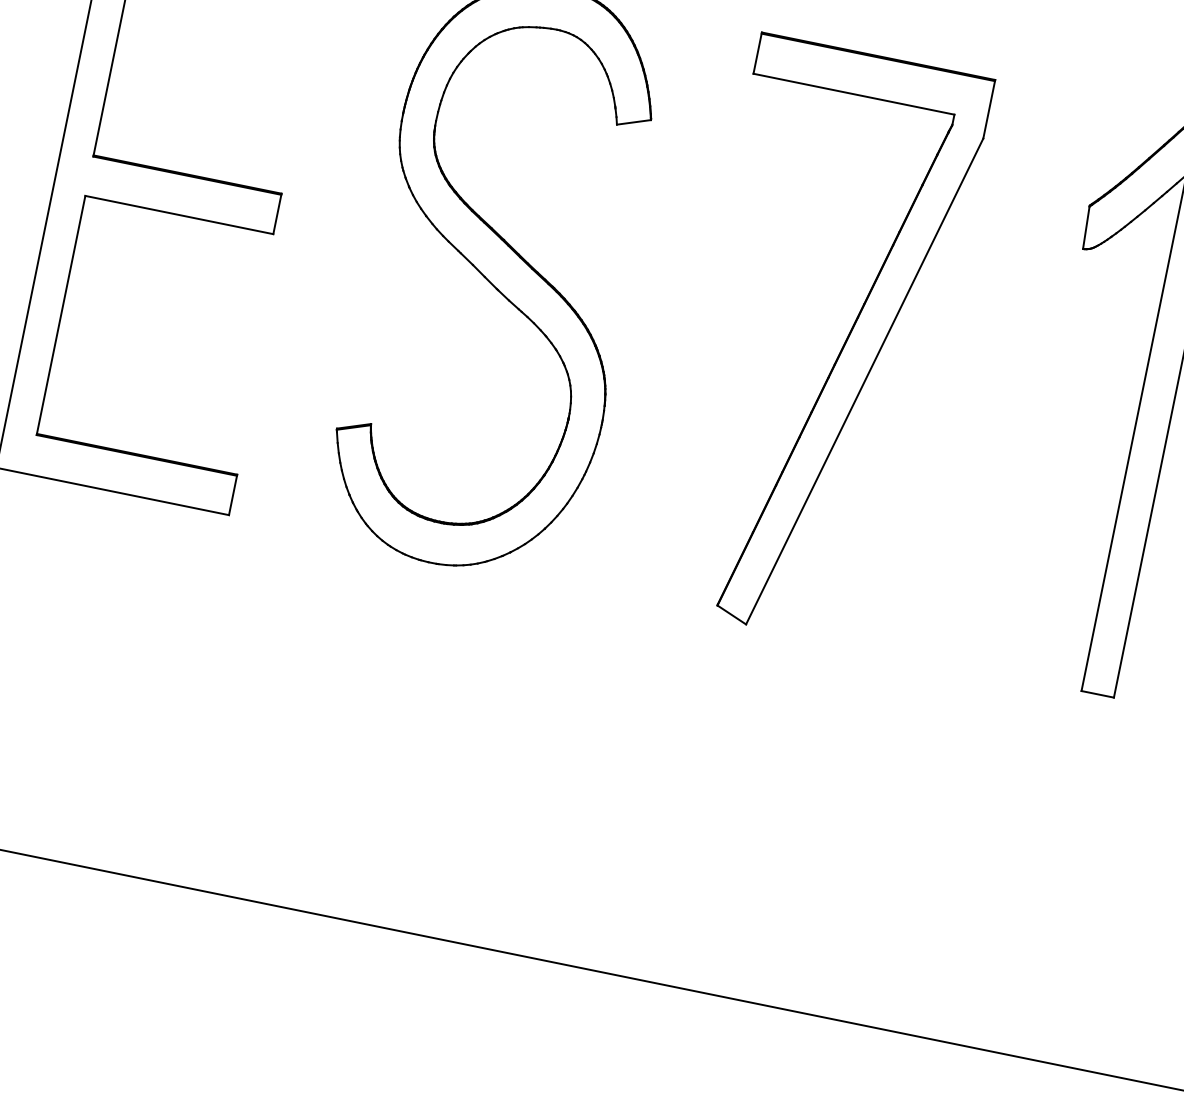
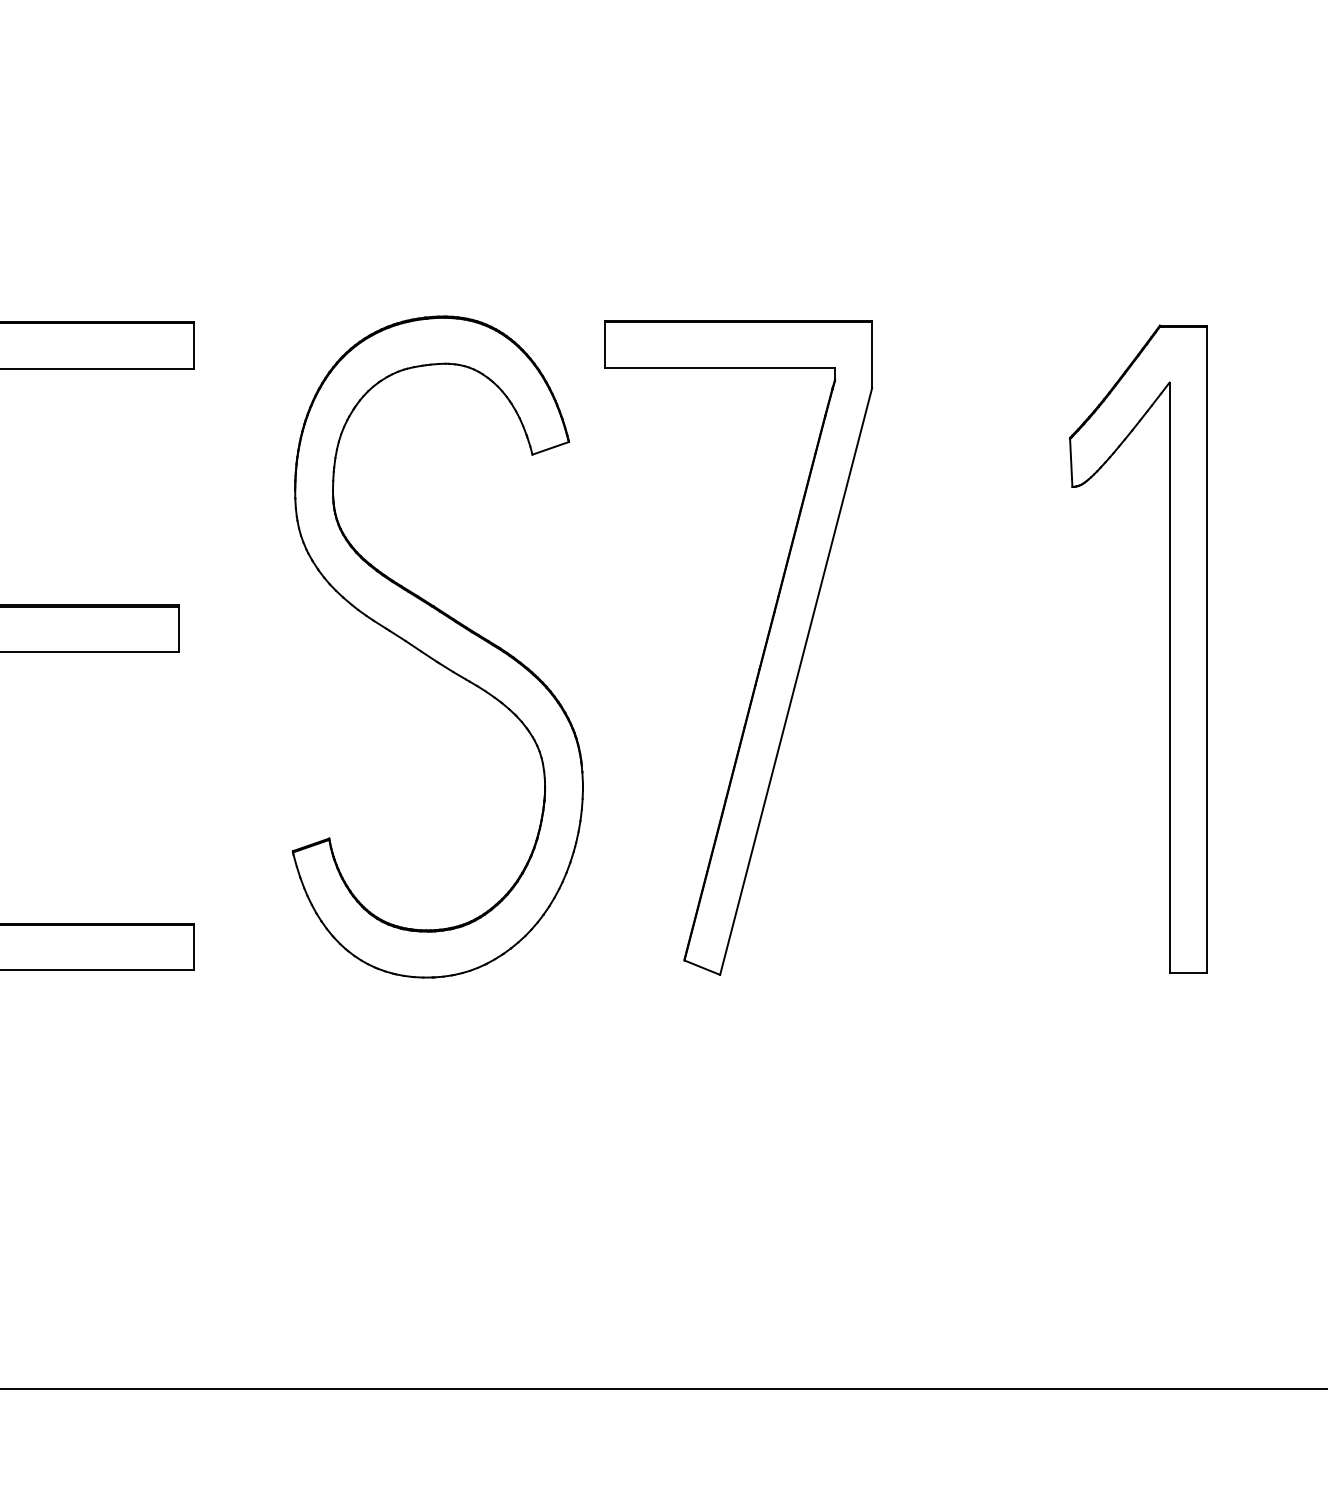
part: (840, 350) -> (762, 652), moved

